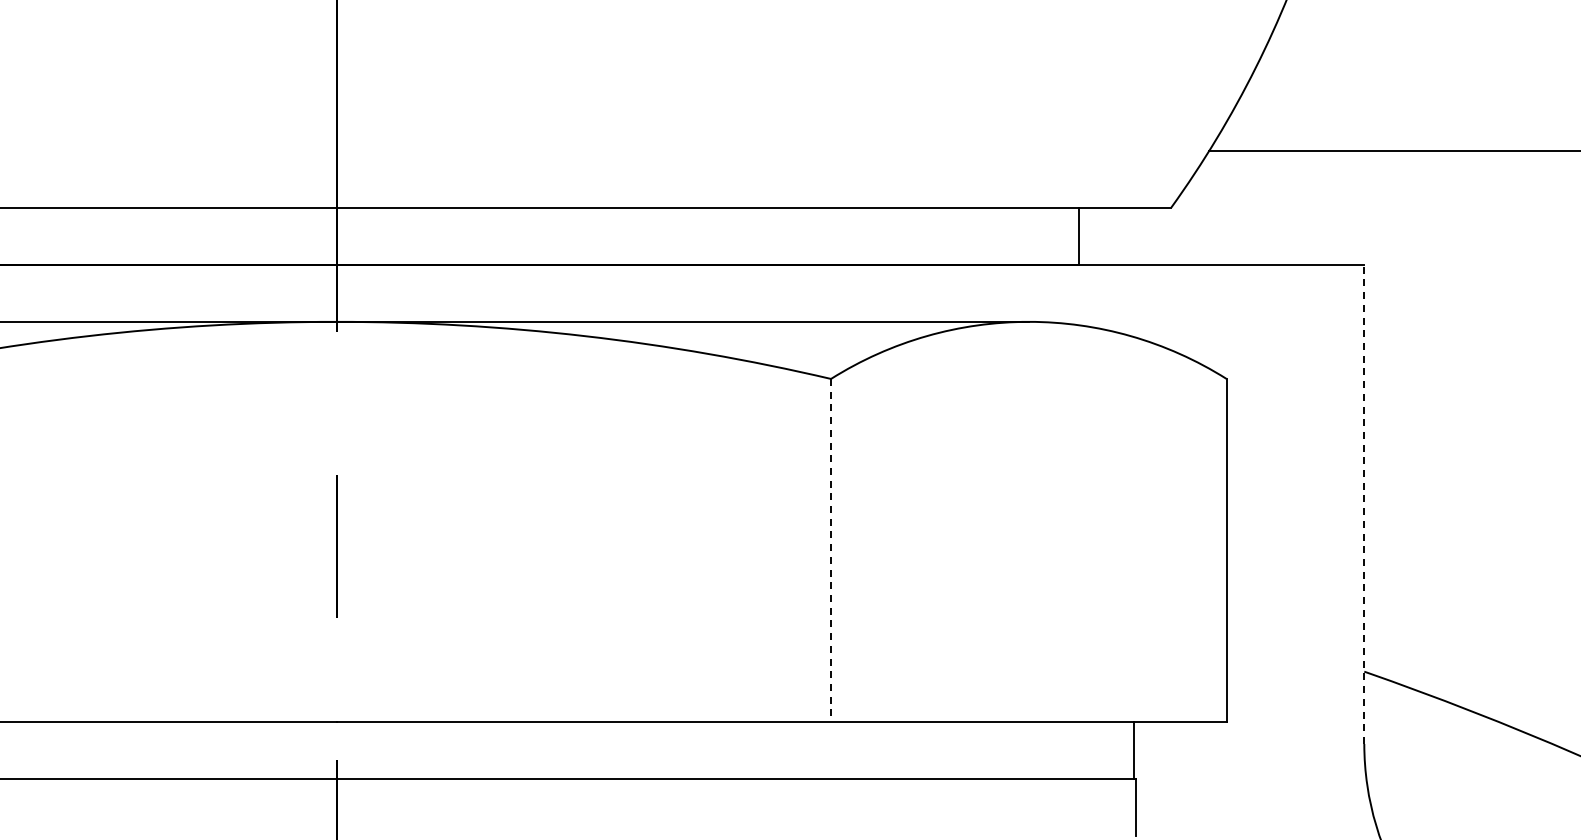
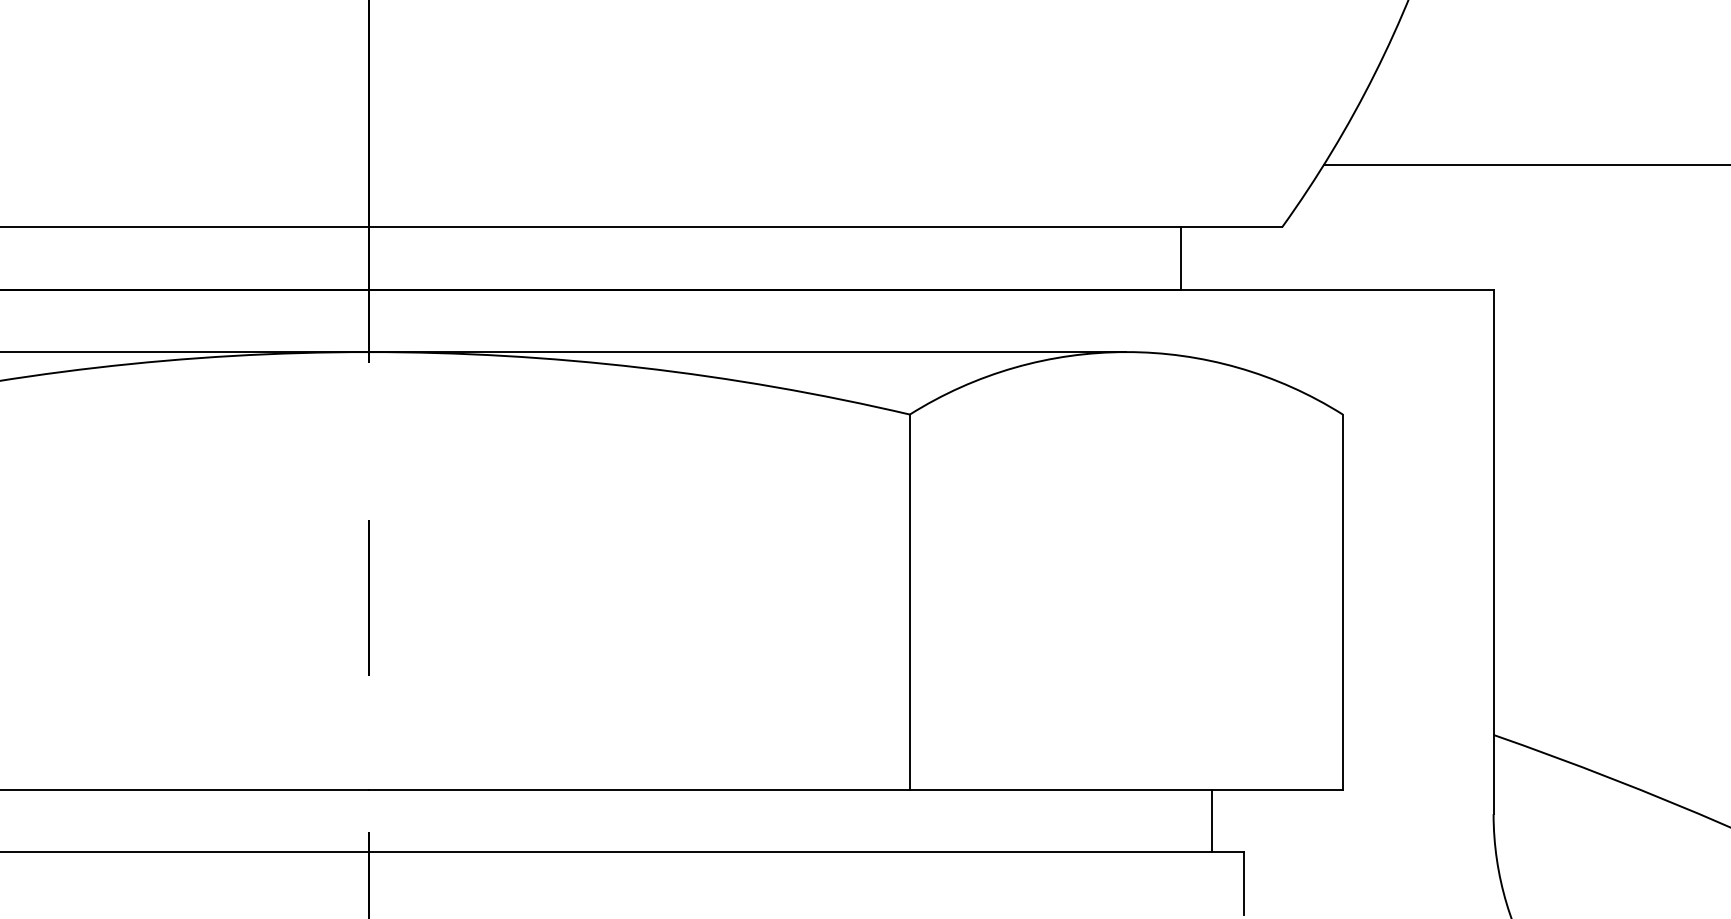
line: (1364, 504) -> (1493, 551), dashed -> solid
line: (831, 550) -> (910, 602), dashed -> solid
line: (1134, 749) -> (1212, 820), moved

